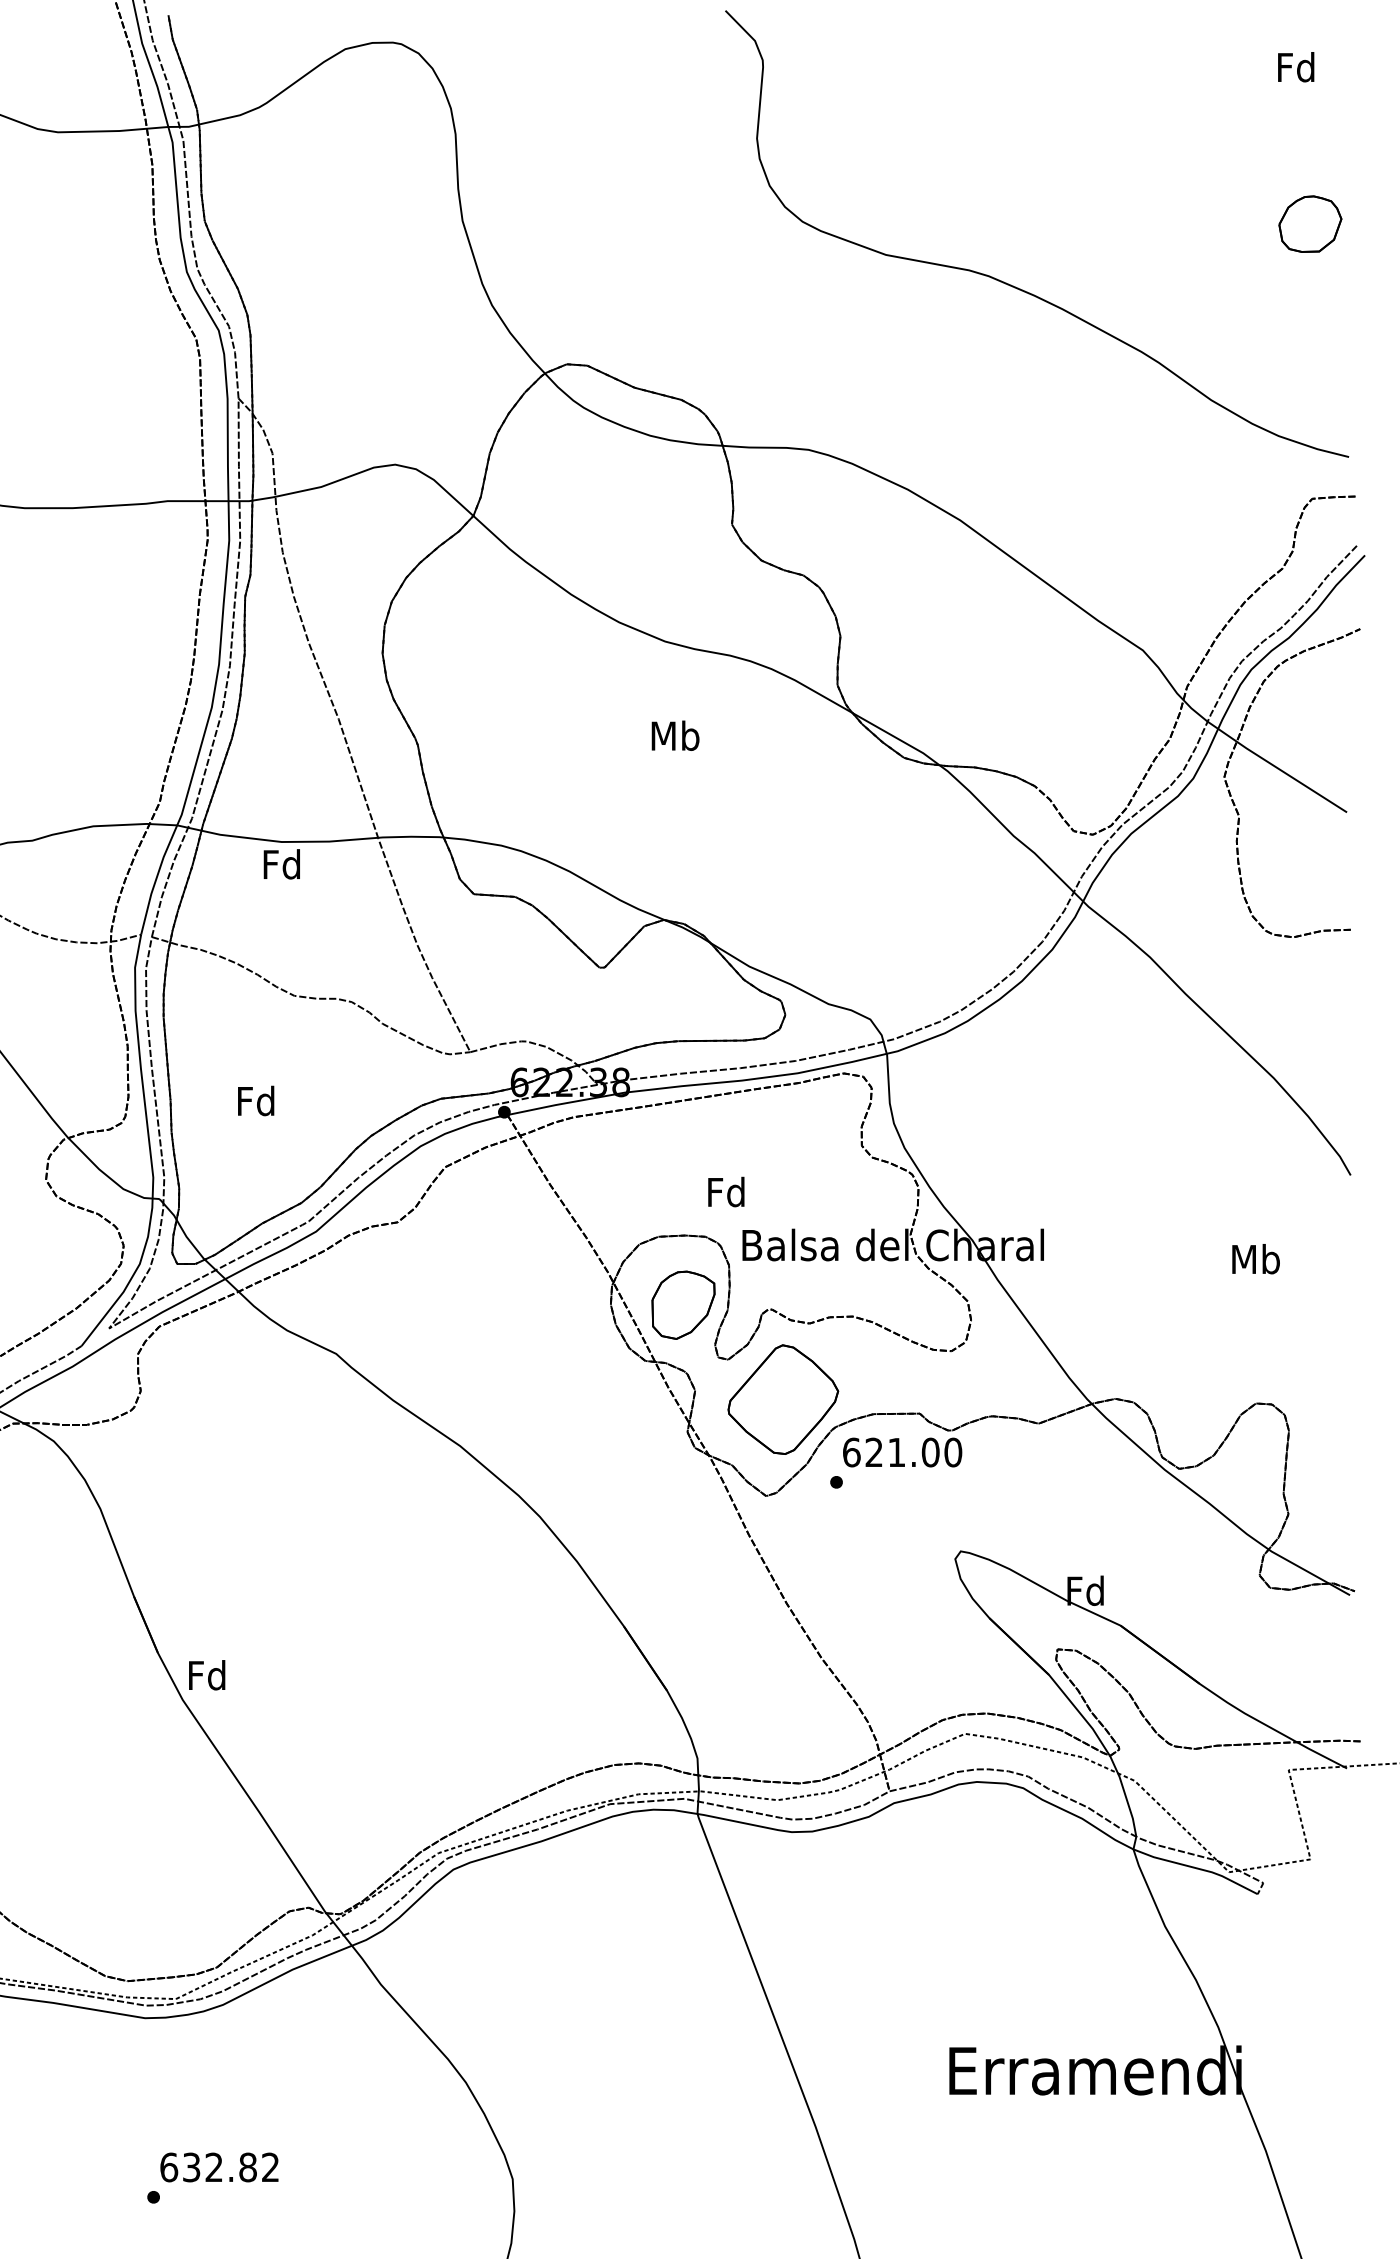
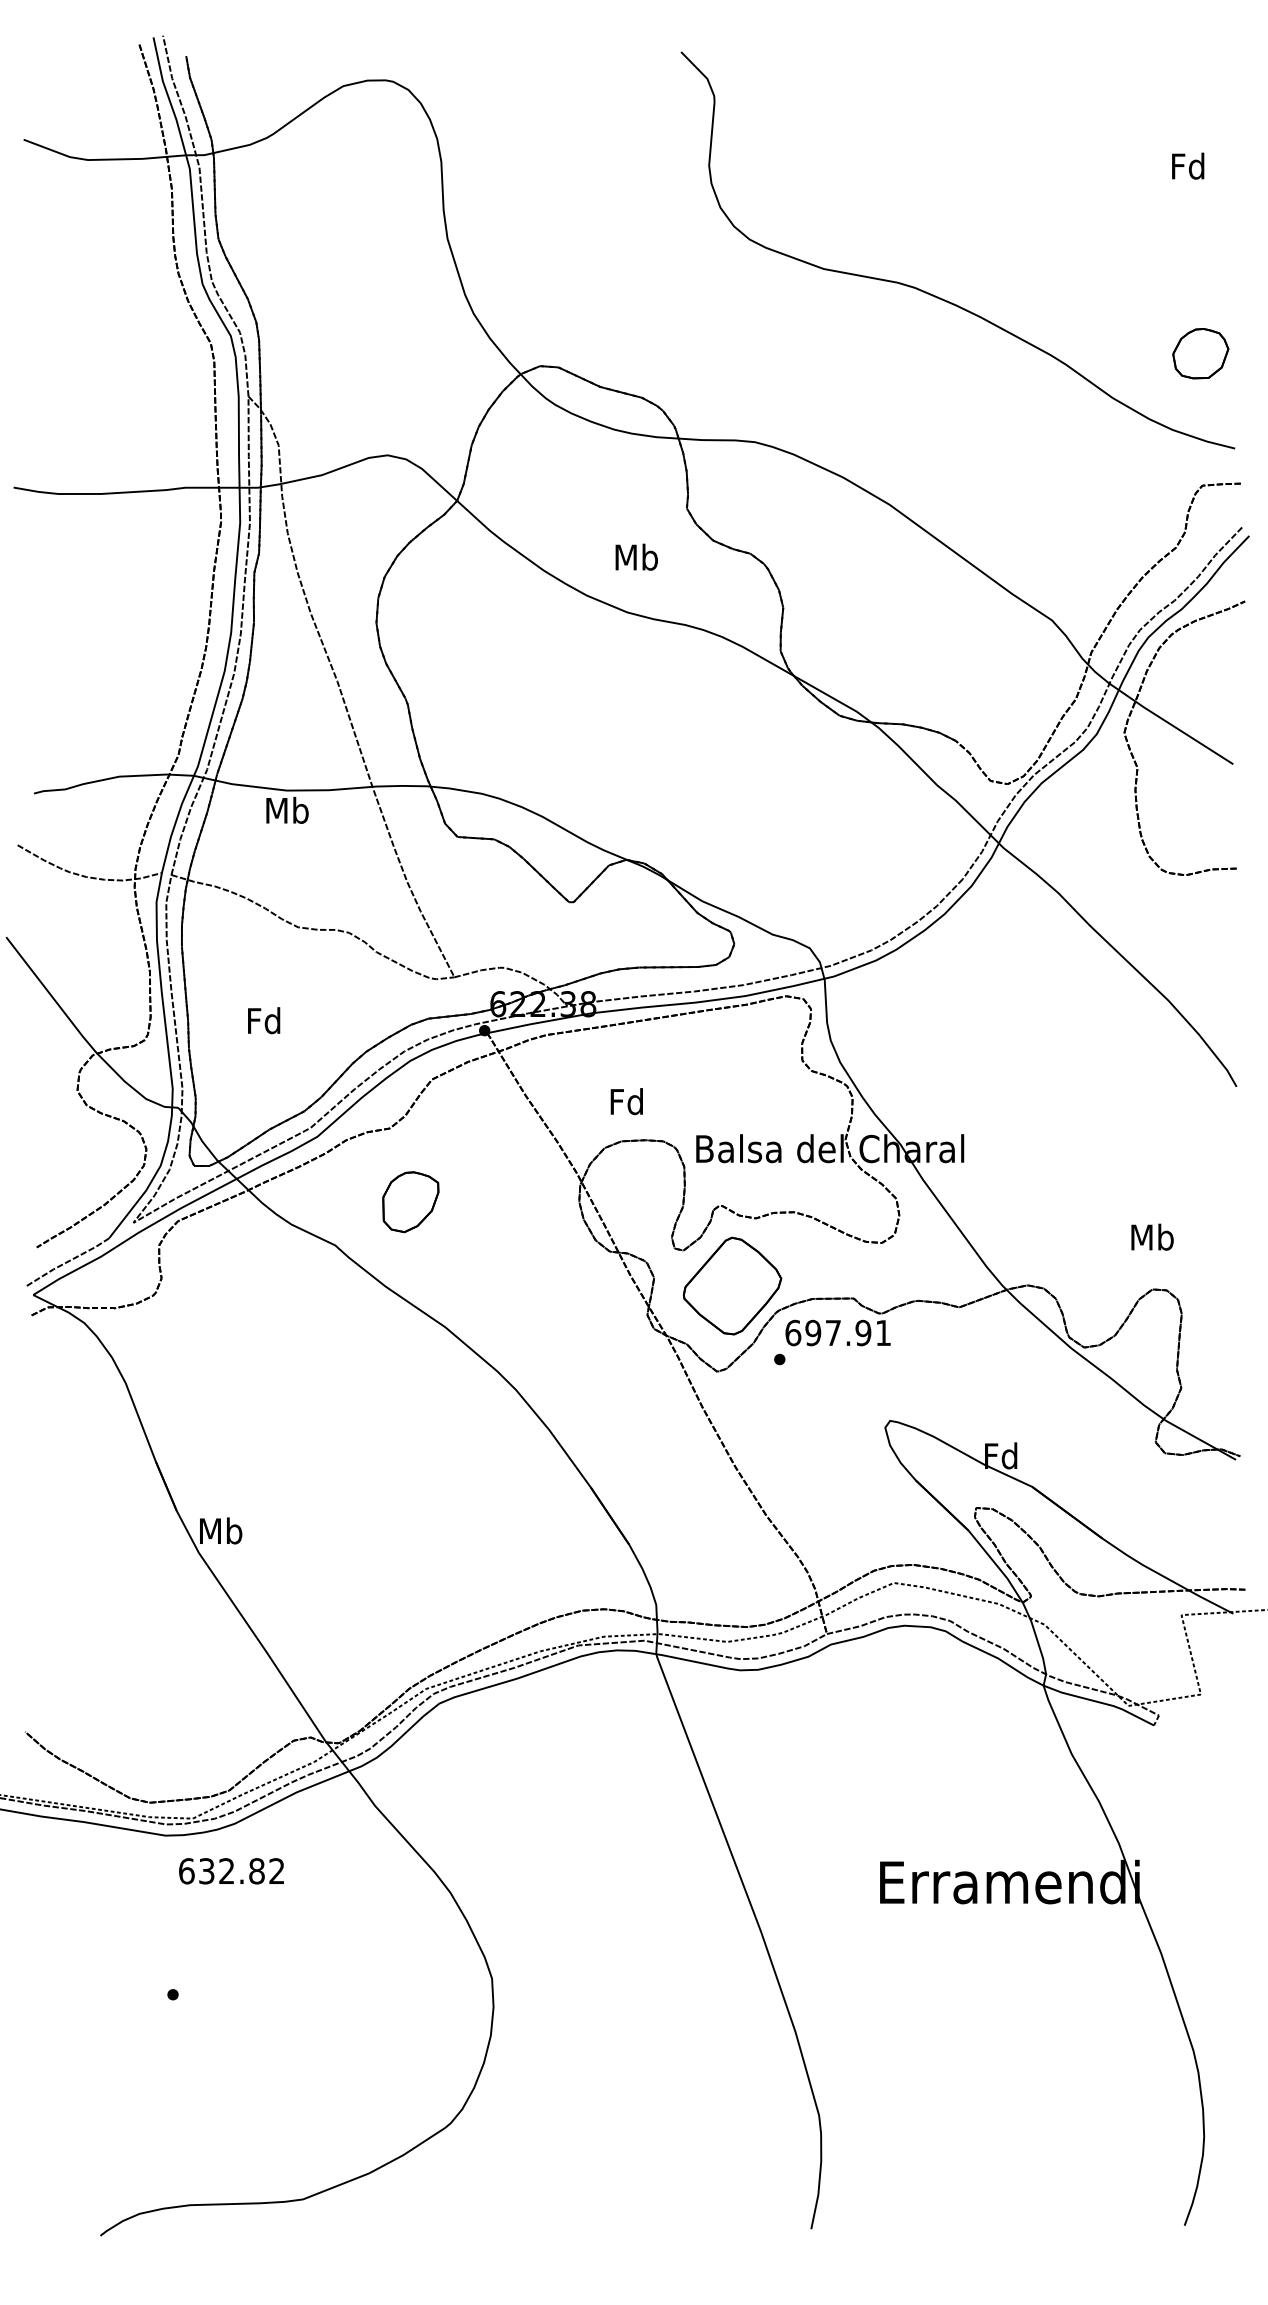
text: (1296, 66) -> (1188, 165), moved
part: (1310, 224) -> (1200, 353), moved
text: (675, 734) -> (636, 556), moved
text: (282, 863) -> (287, 809), Fd -> Mb
text: (725, 1191) -> (626, 1101), moved
text: (1256, 1258) -> (1152, 1236), moved
part: (683, 1305) -> (410, 1202), moved
text: (913, 1451) -> (848, 1332), 621.00 -> 697.91
text: (208, 1674) -> (221, 1530), Fd -> Mb
text: (219, 2167) -> (231, 1871), moved

